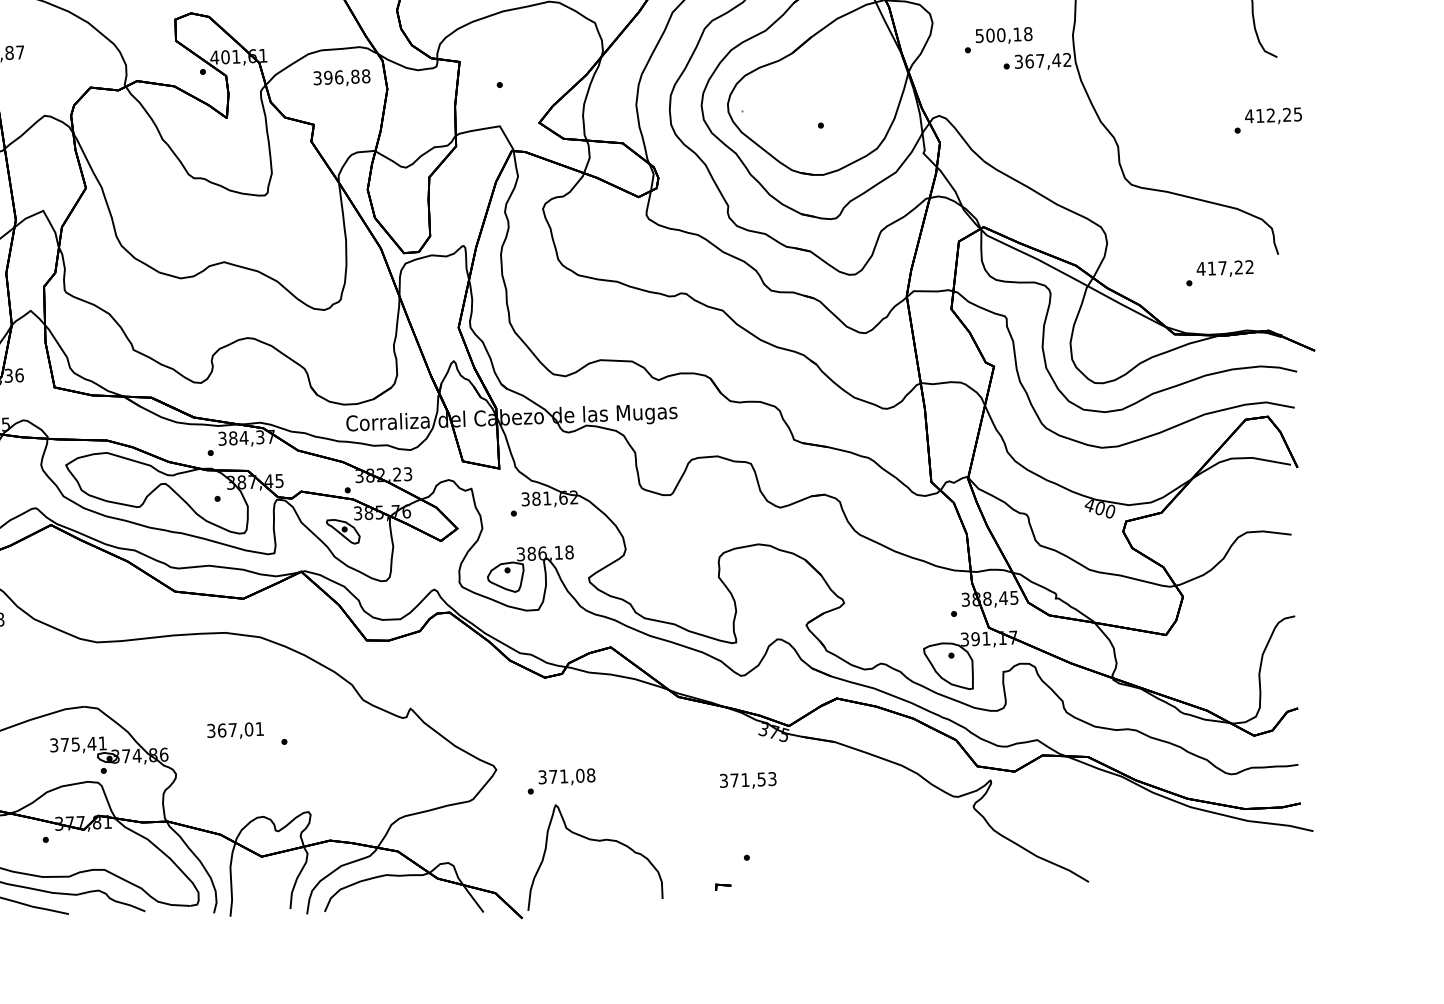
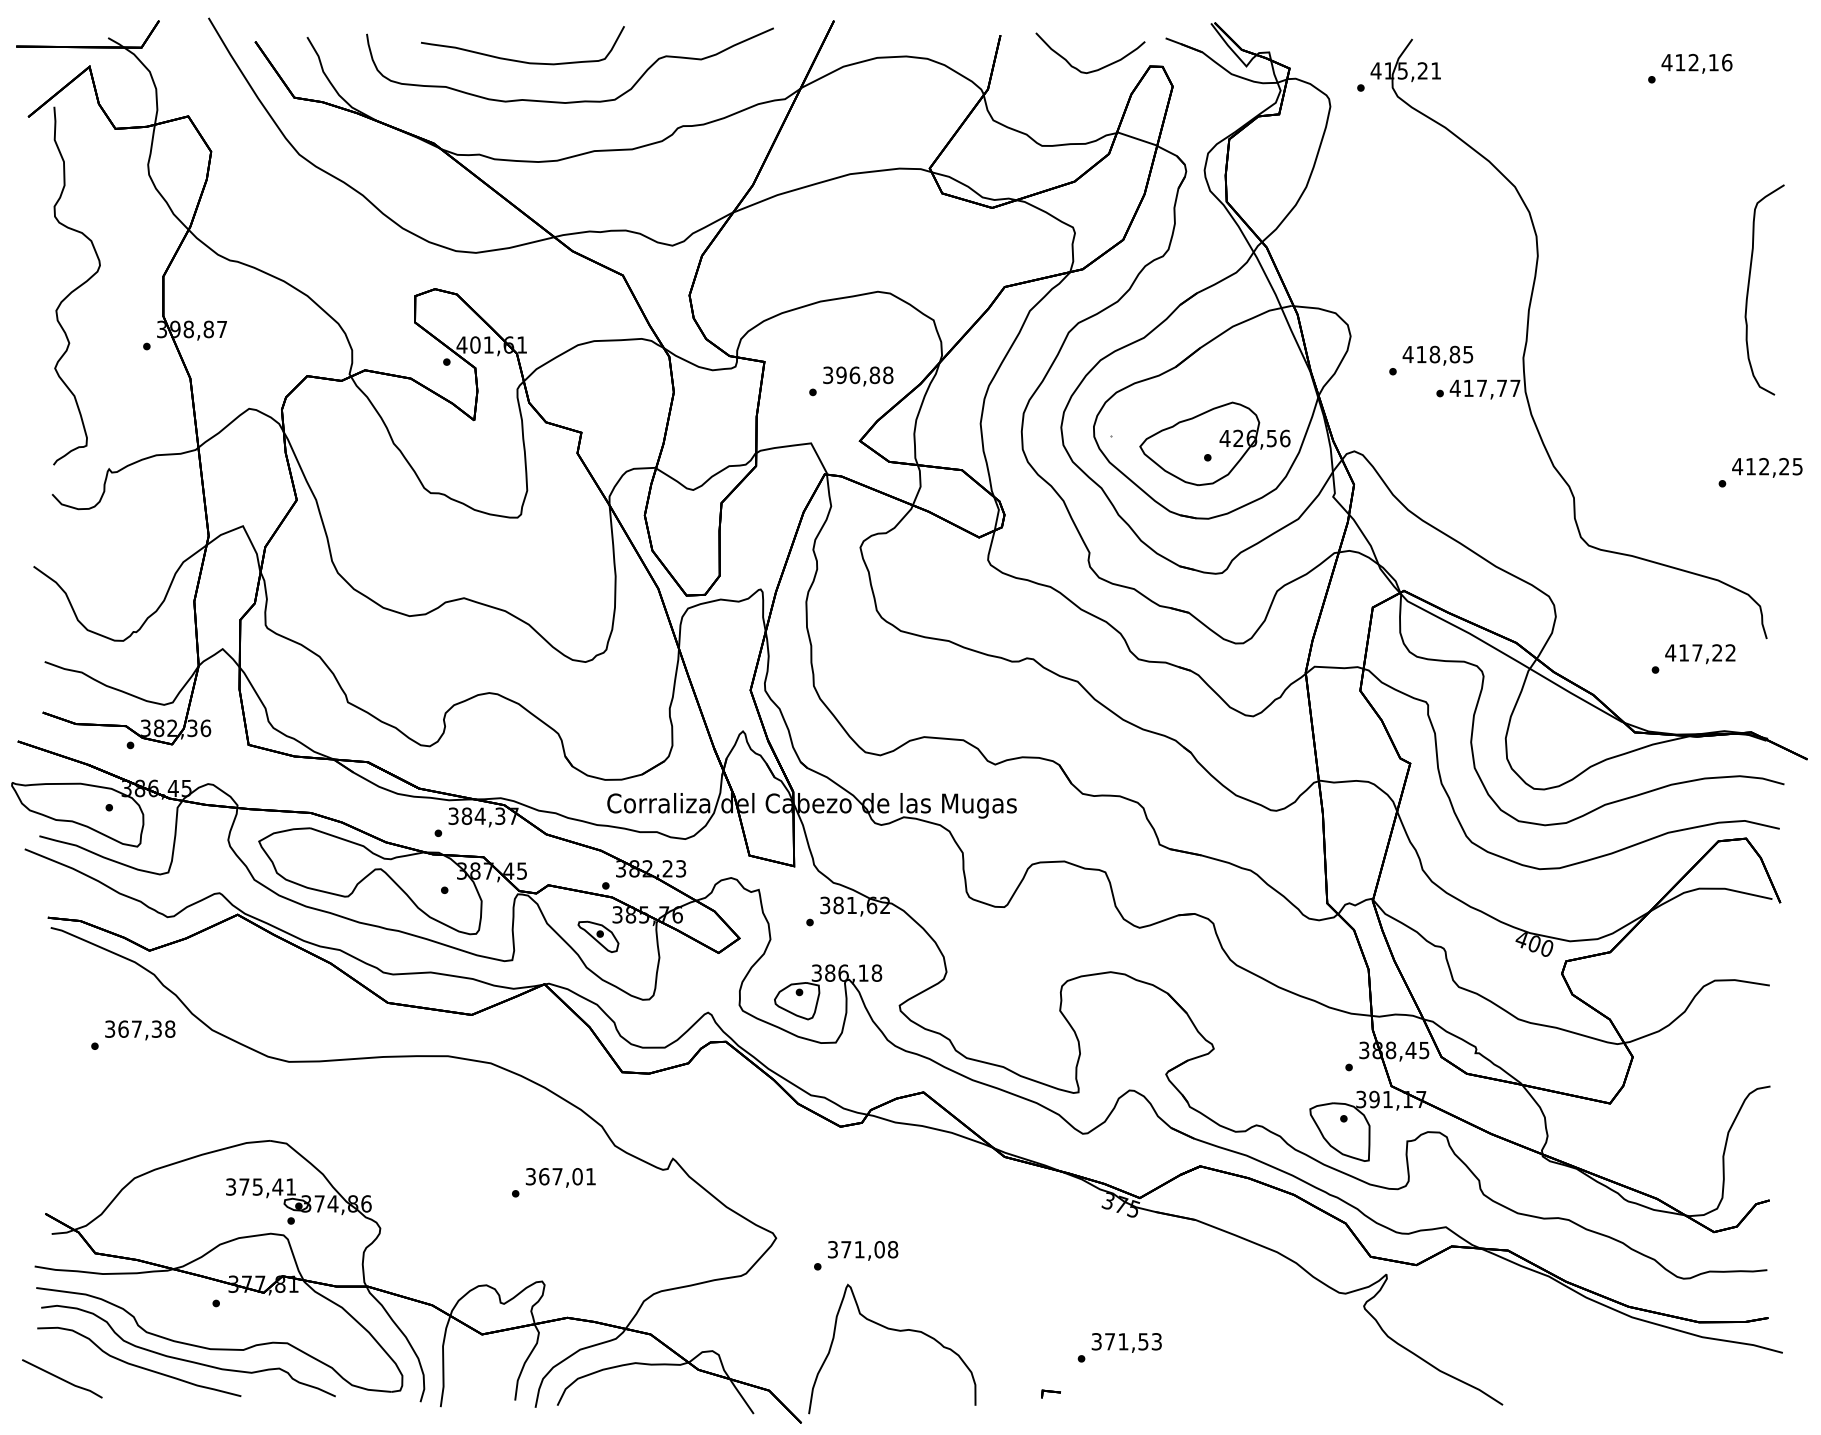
text: (1003, 35) -> (1437, 354), 500,18 -> 418,85
text: (1042, 61) -> (1484, 388), 367,42 -> 417,77
text: (342, 78) -> (858, 376), moved
part: (825, 113) -> (1214, 443), added
text: (235, 730) -> (560, 1177), moved
text: (747, 780) -> (1126, 1342), moved

